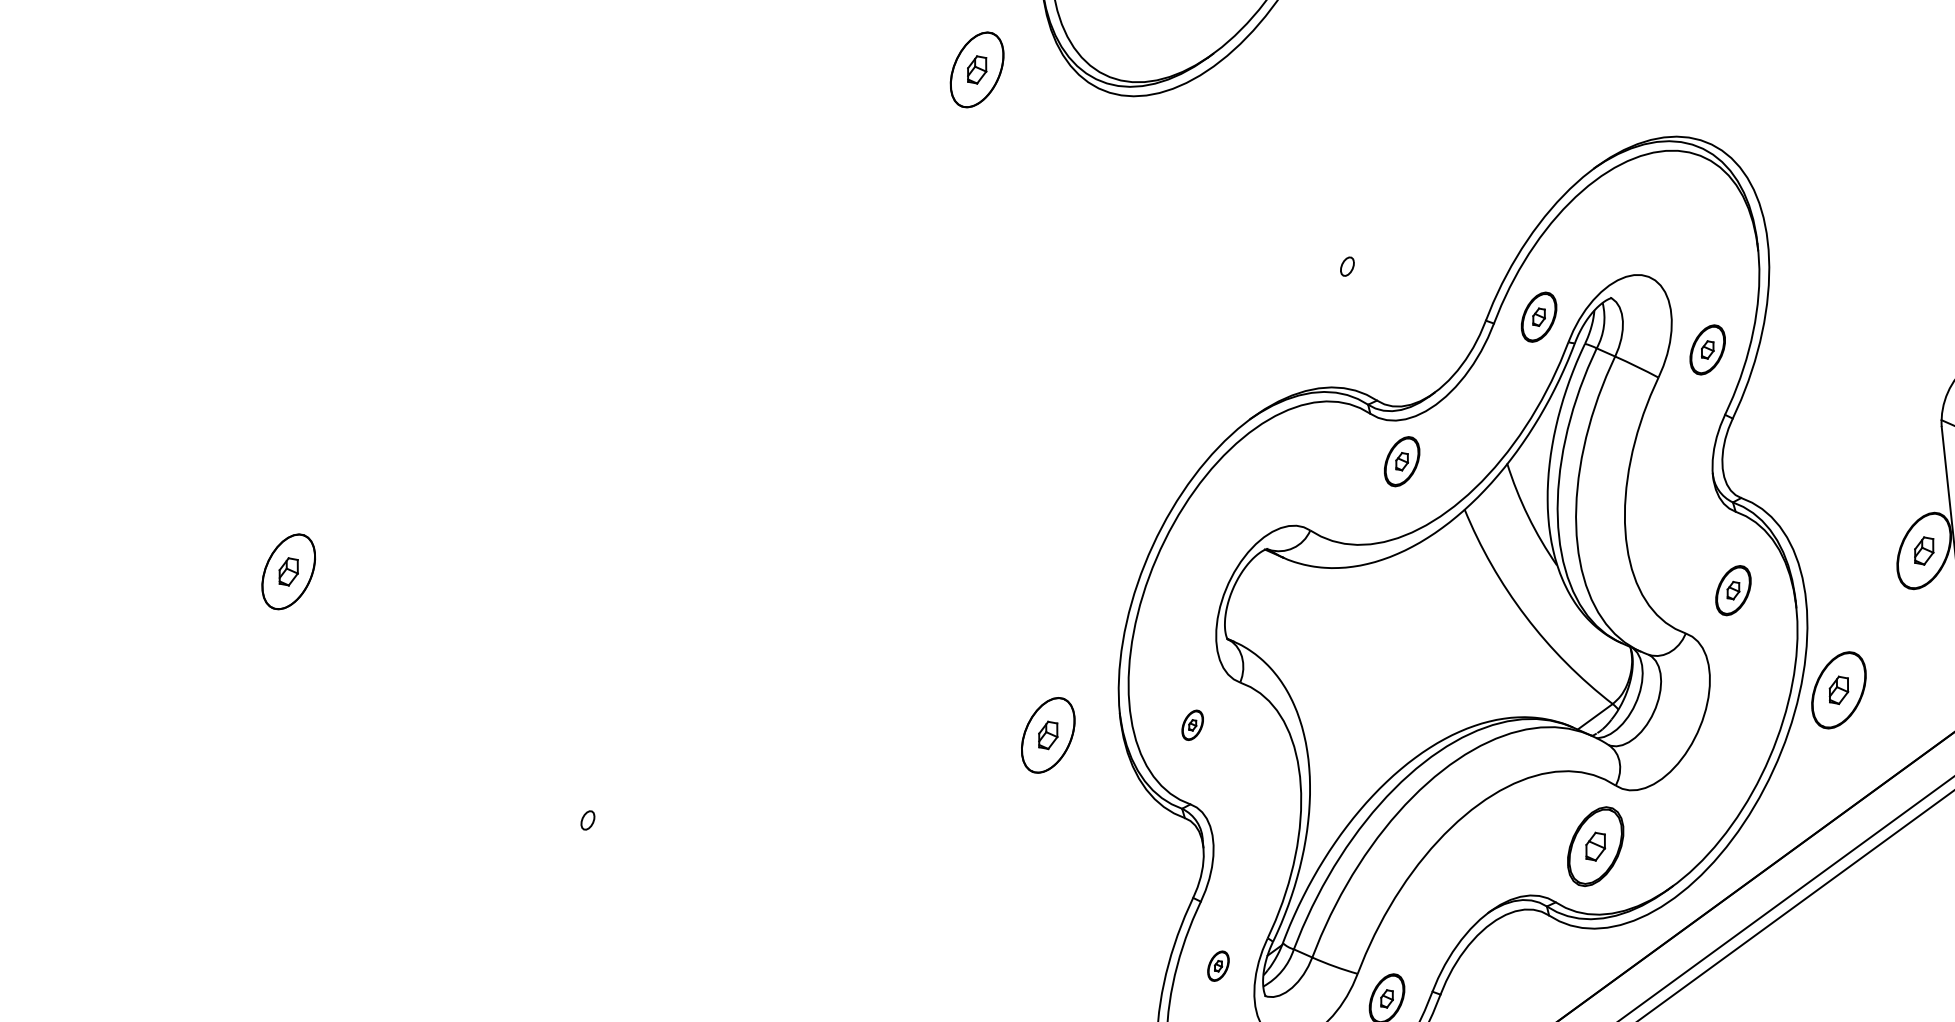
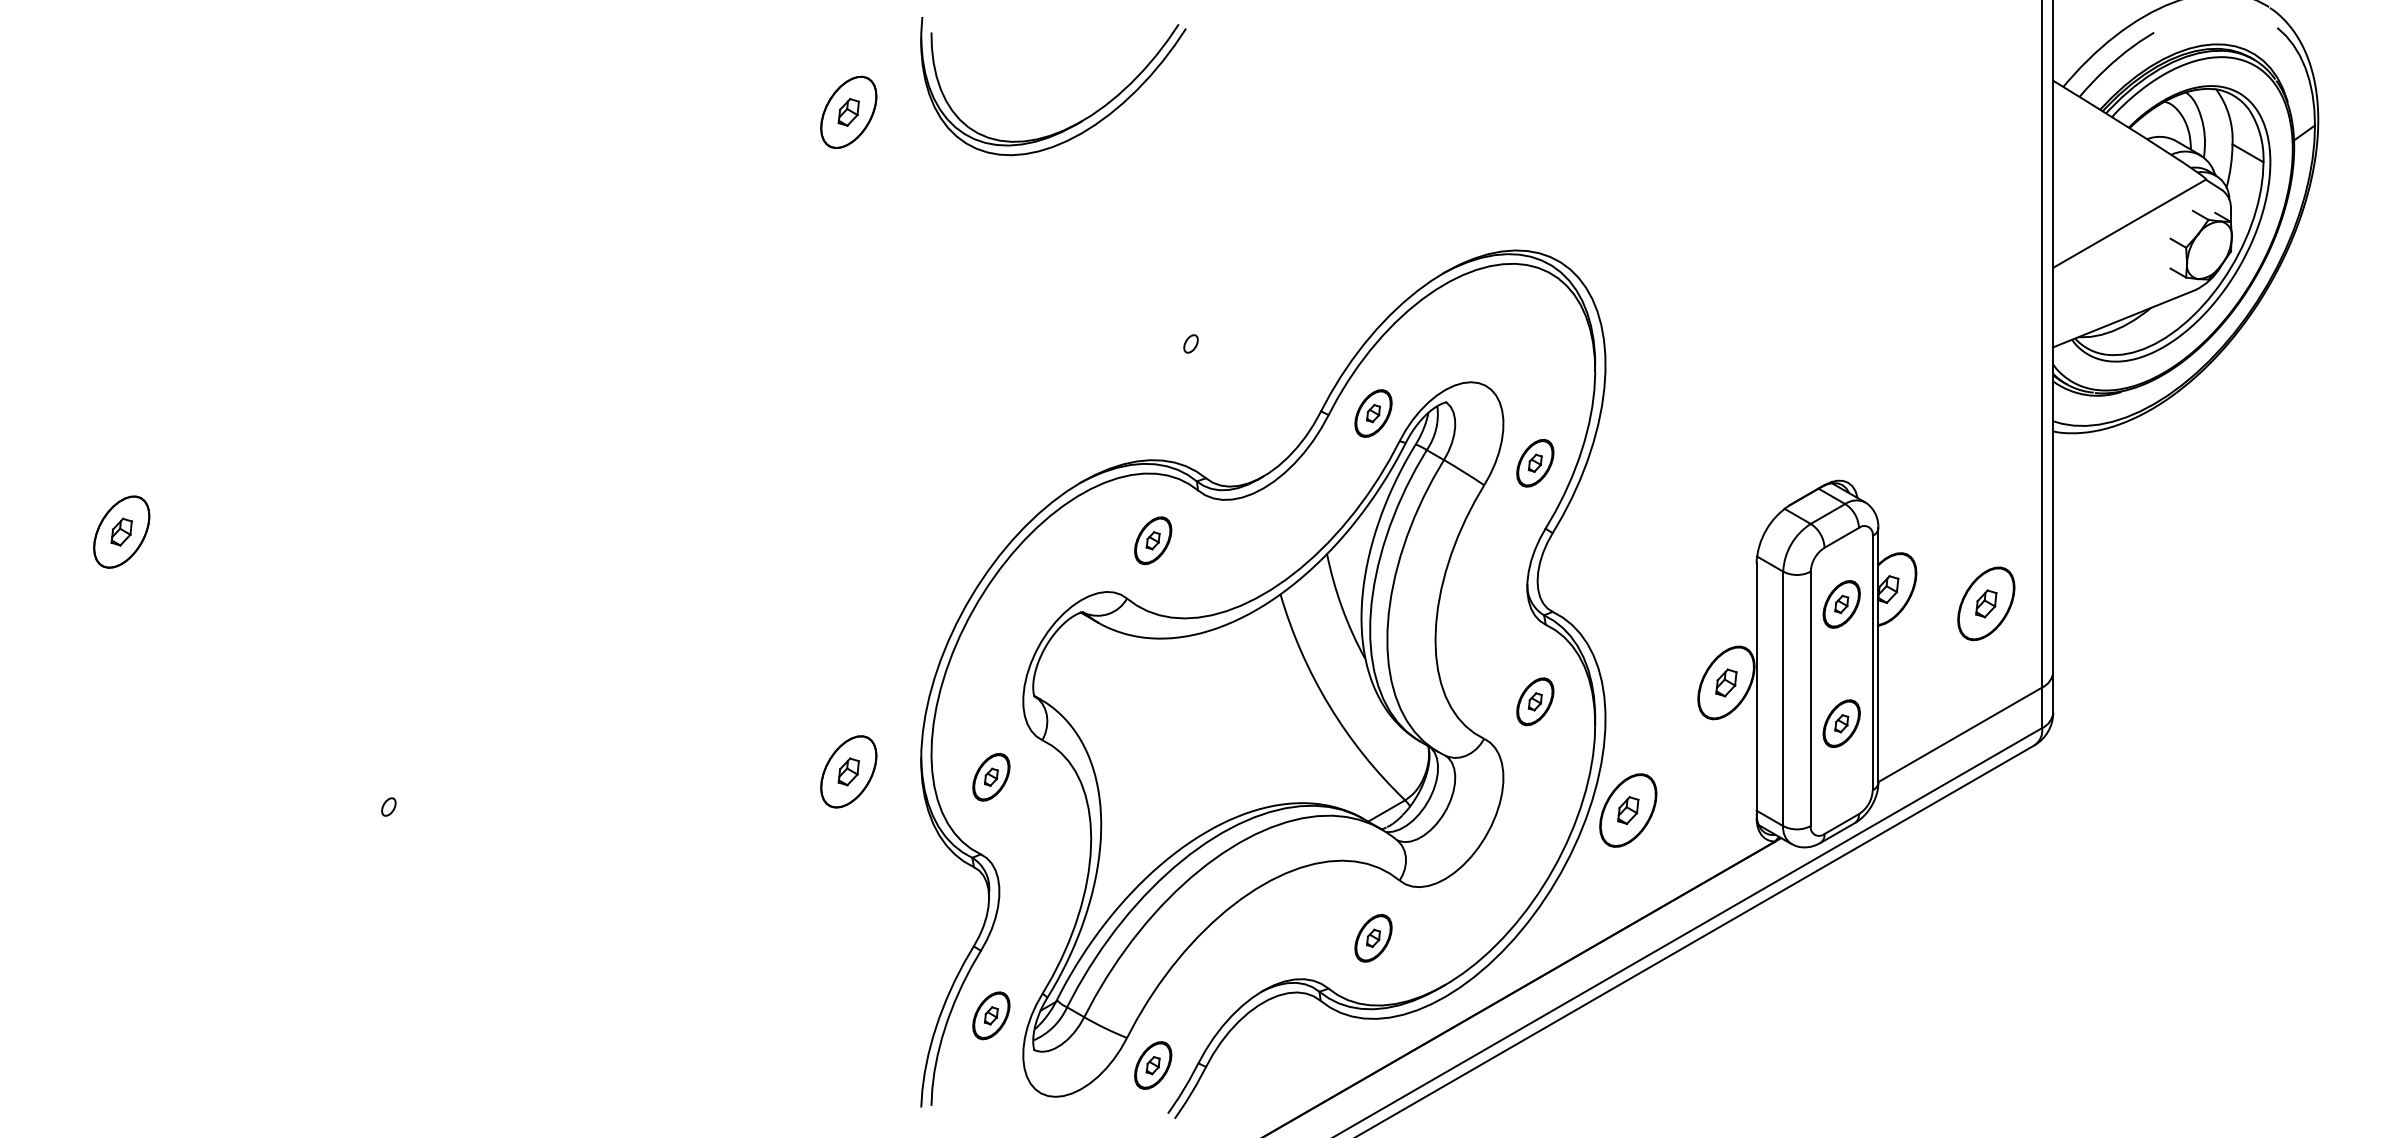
part: (1402, 461) -> (1153, 540), moved
part: (1192, 724) -> (991, 776), size x1.67
part: (1595, 846) -> (1373, 938), size x0.62
part: (1218, 965) -> (991, 1015), size x1.67

